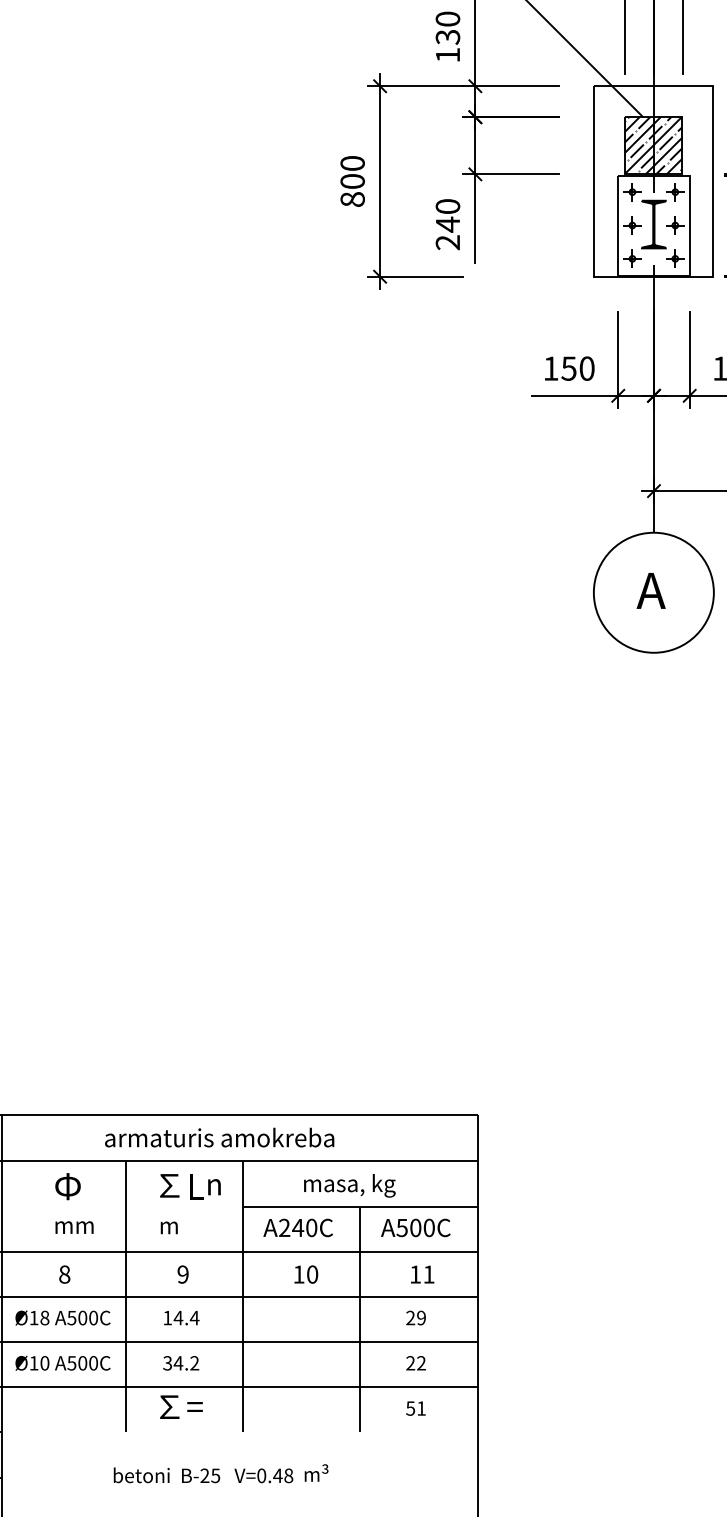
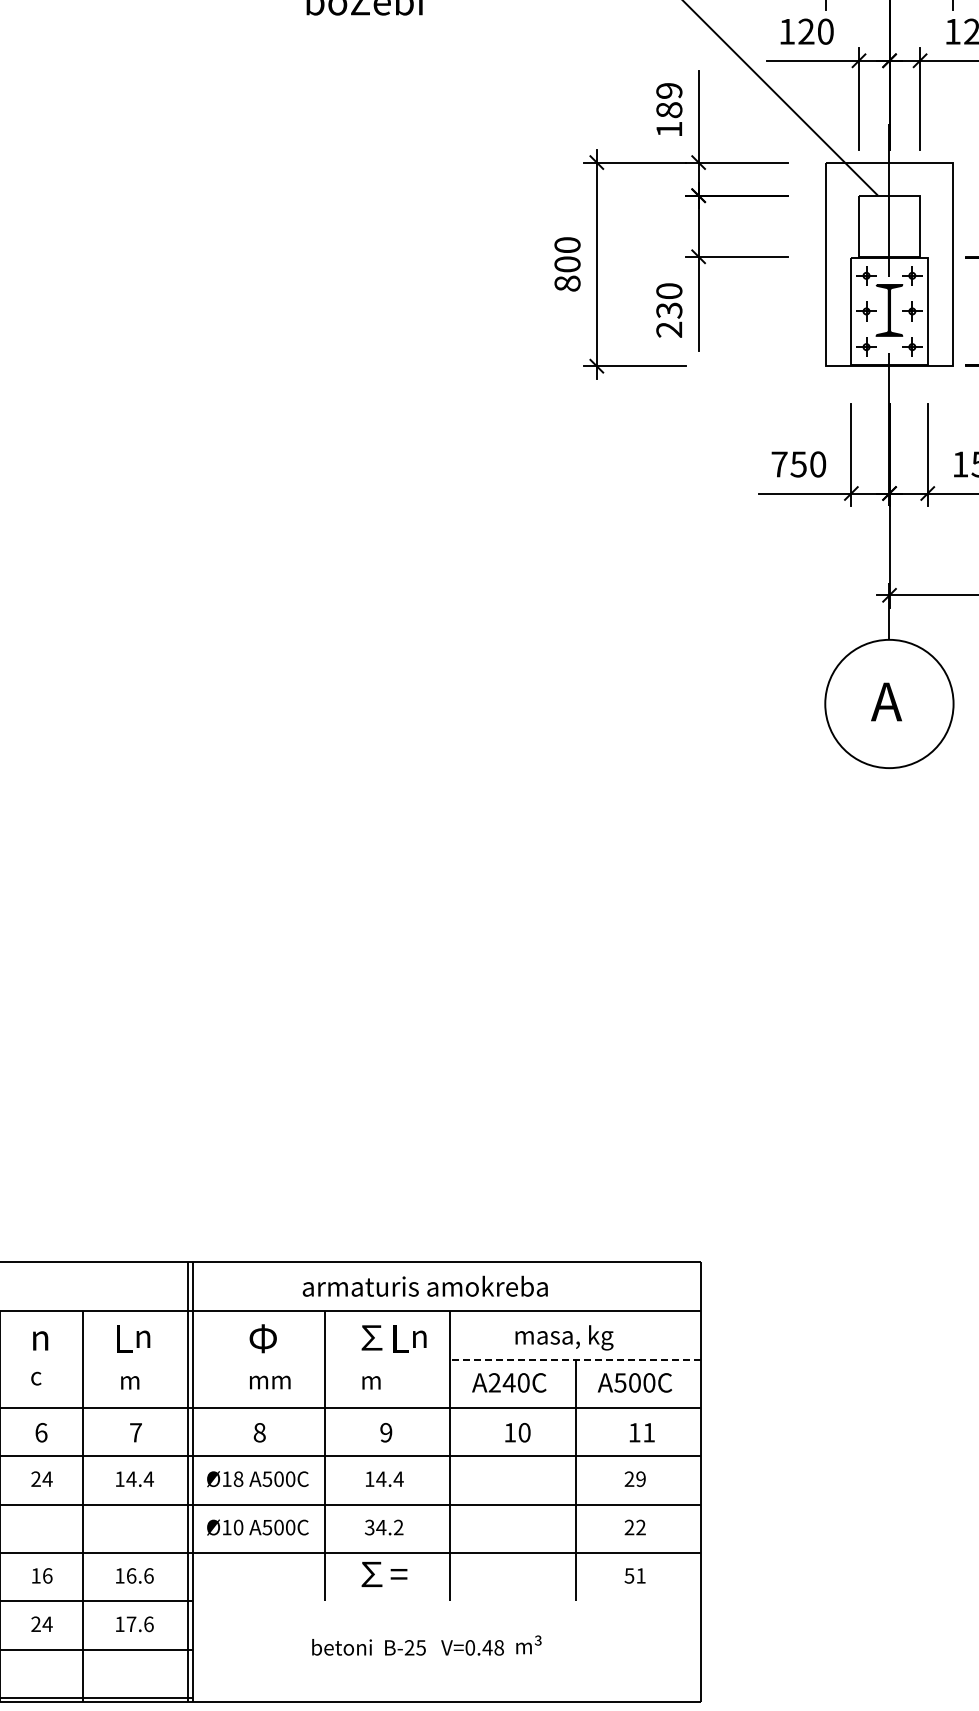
text: (448, 28) -> (669, 100), 130 -> 189
hatch: (653, 145) -> (888, 225), removed
text: (448, 224) -> (669, 310), 240 -> 230
text: (551, 368) -> (779, 464), 150 -> 750
line: (360, 1206) -> (575, 1360), solid -> dashed

